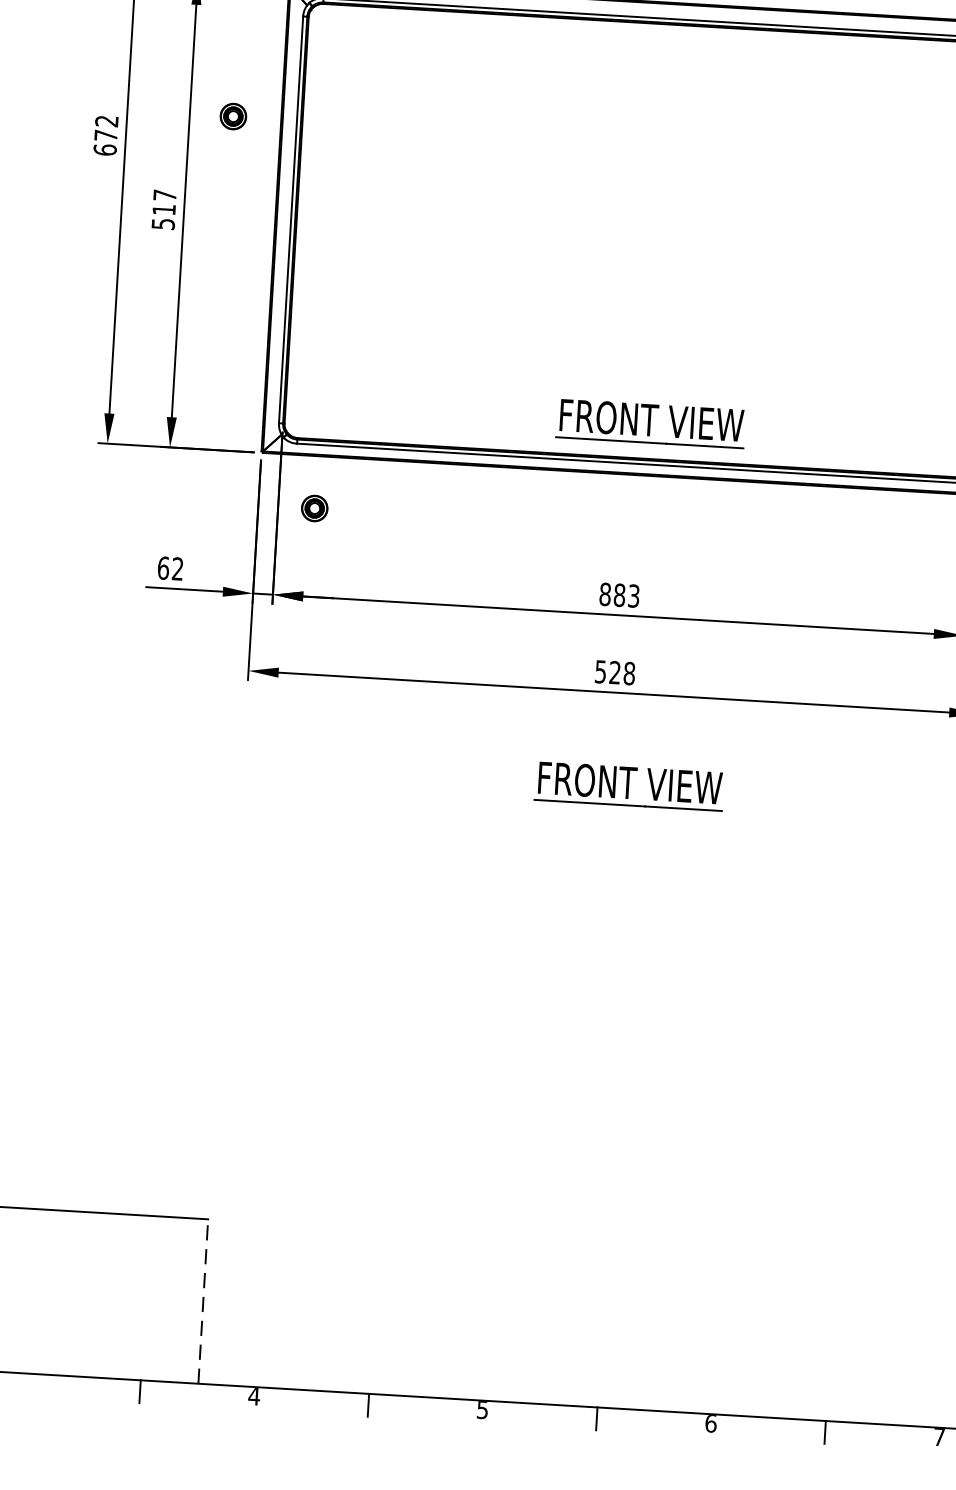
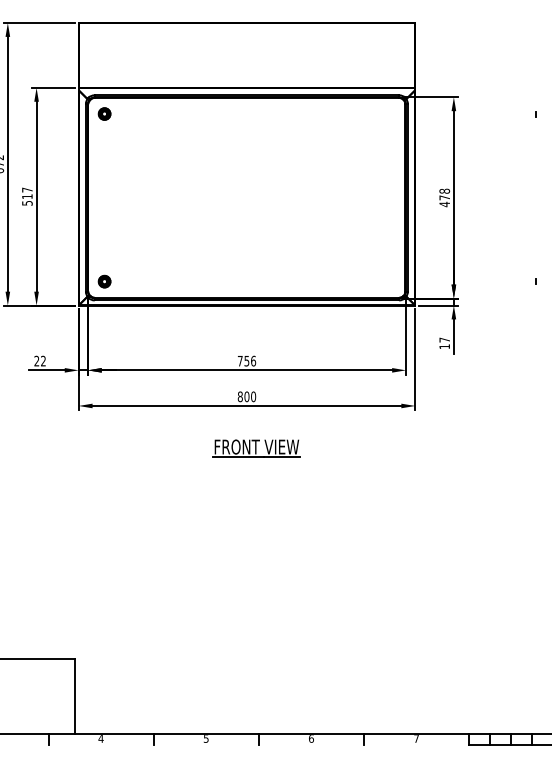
part: (233, 115) -> (104, 113), moved
part: (650, 423) -> (256, 281), removed
part: (314, 508) -> (104, 281), moved
text: (162, 566) -> (36, 360), 62 -> 22
text: (618, 593) -> (246, 360), 883 -> 756
text: (614, 671) -> (246, 396), 528 -> 800
line: (204, 1301) -> (75, 696), dashed -> solid

